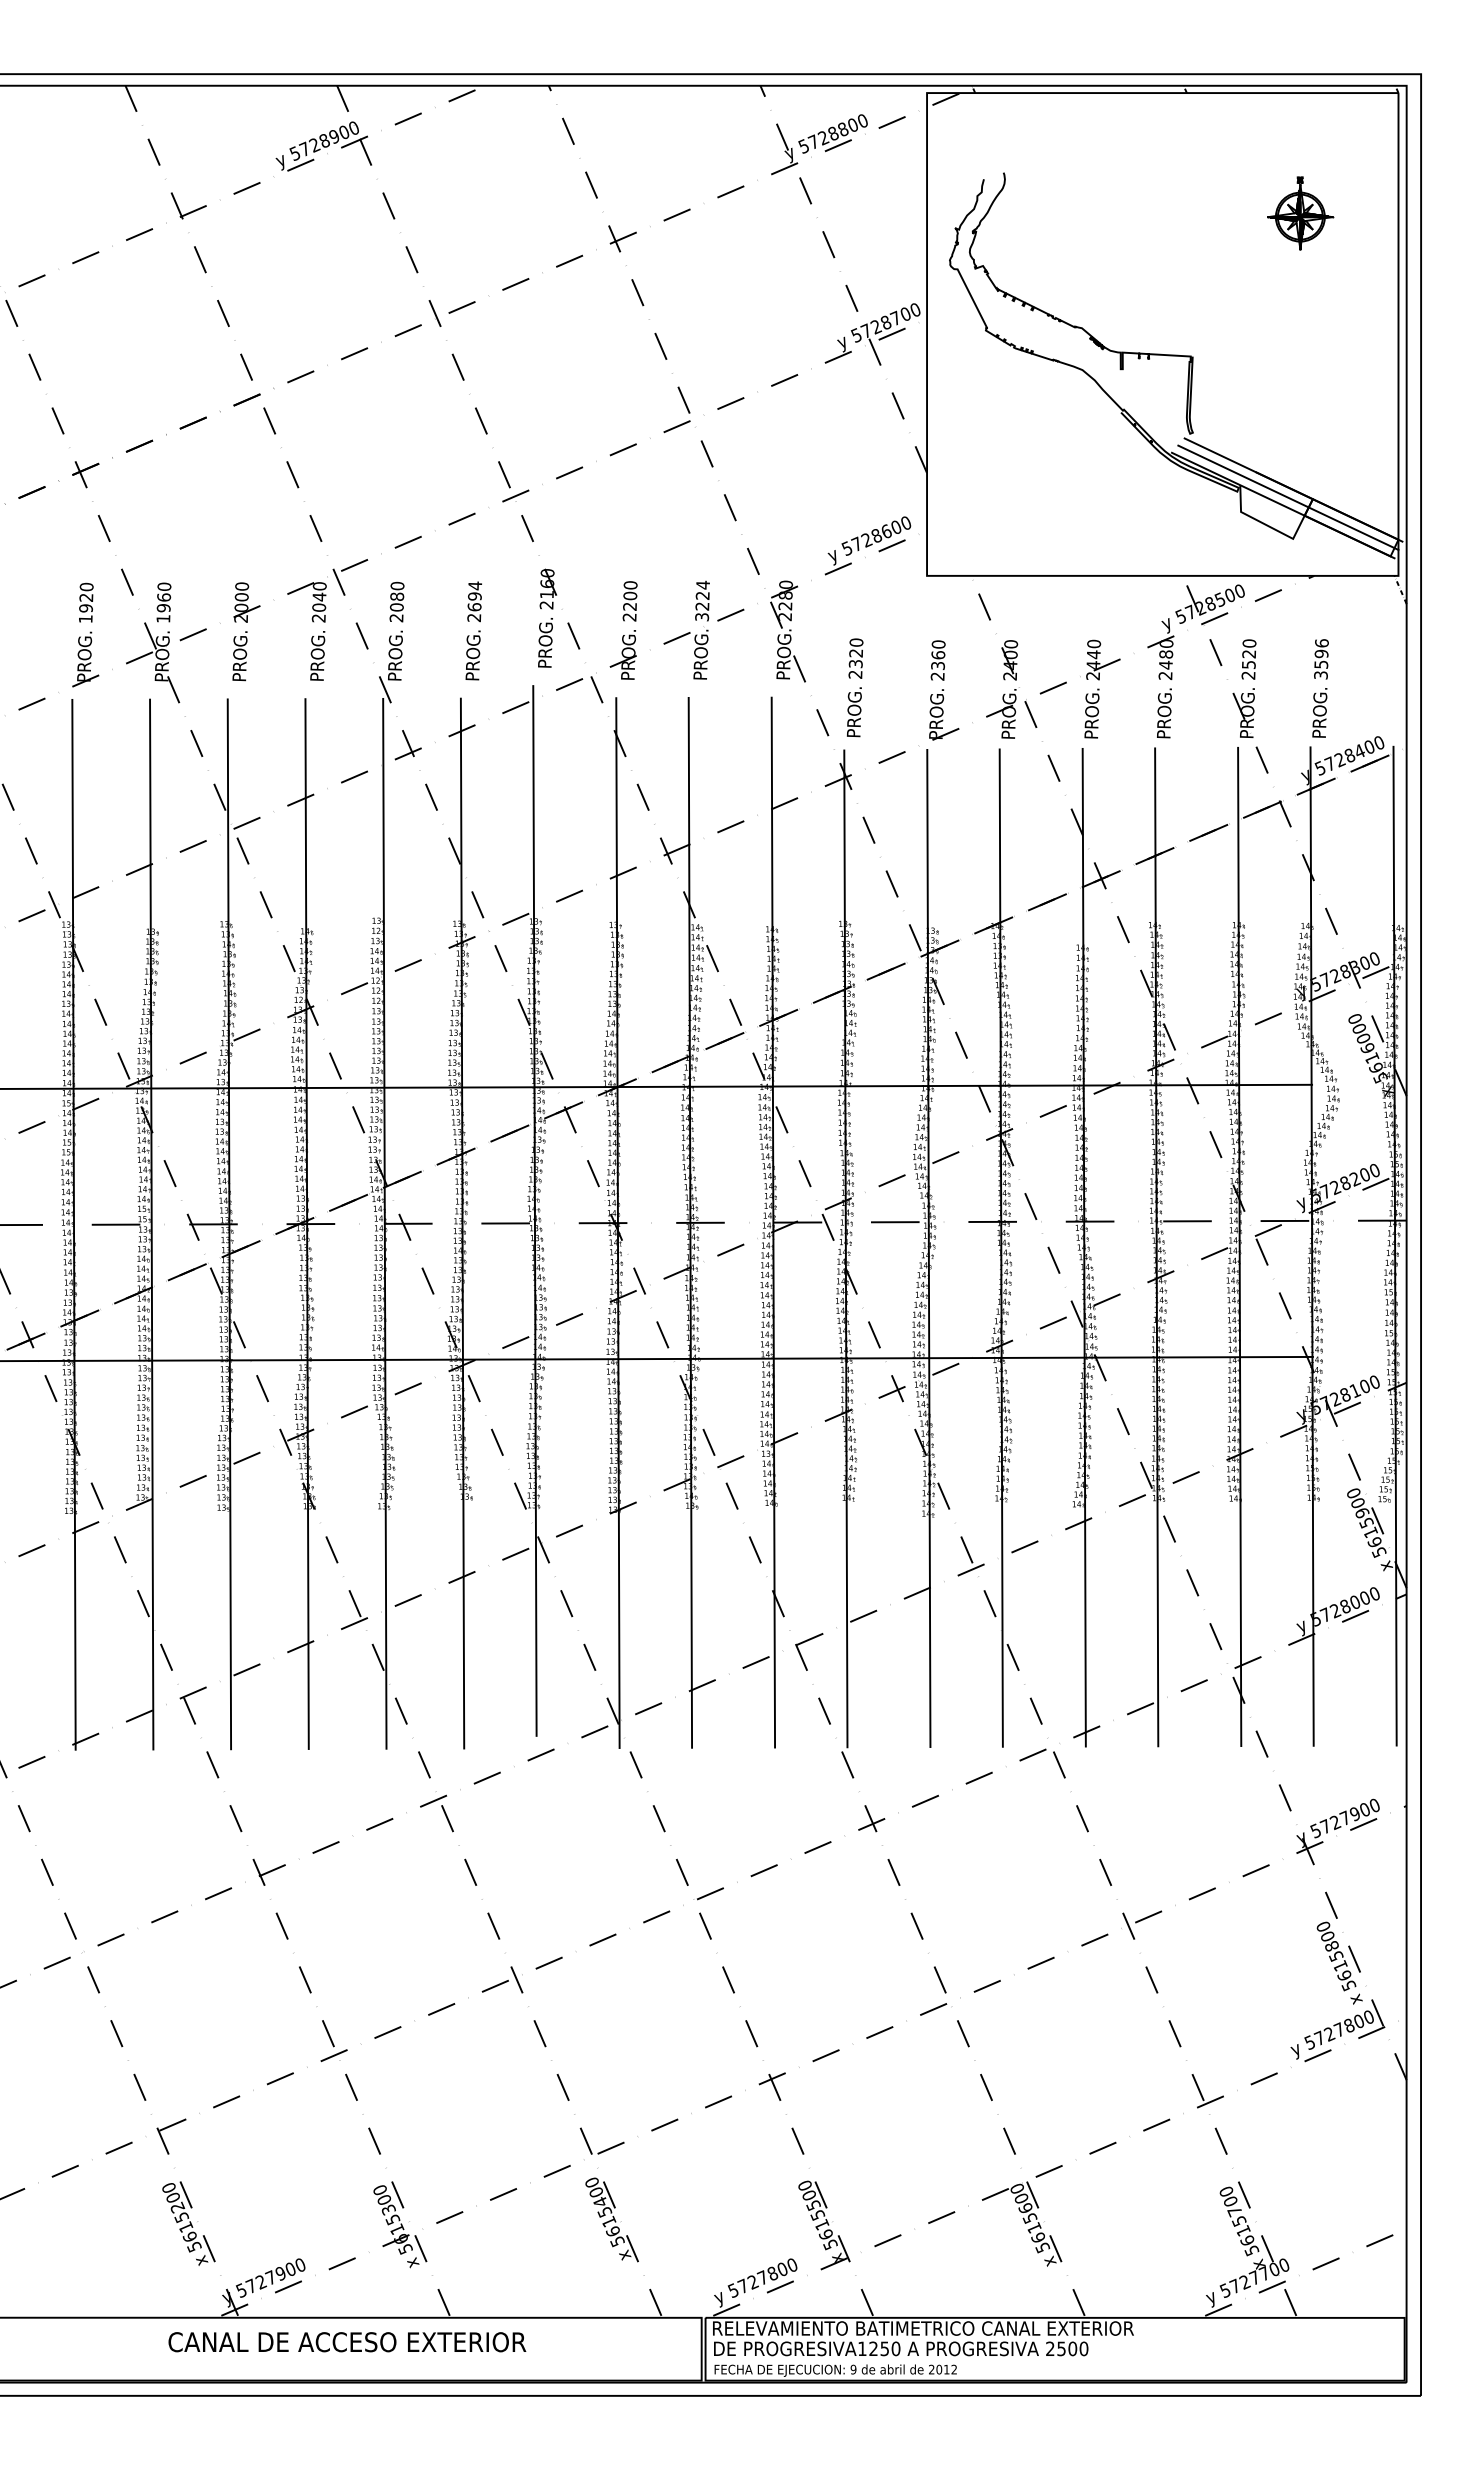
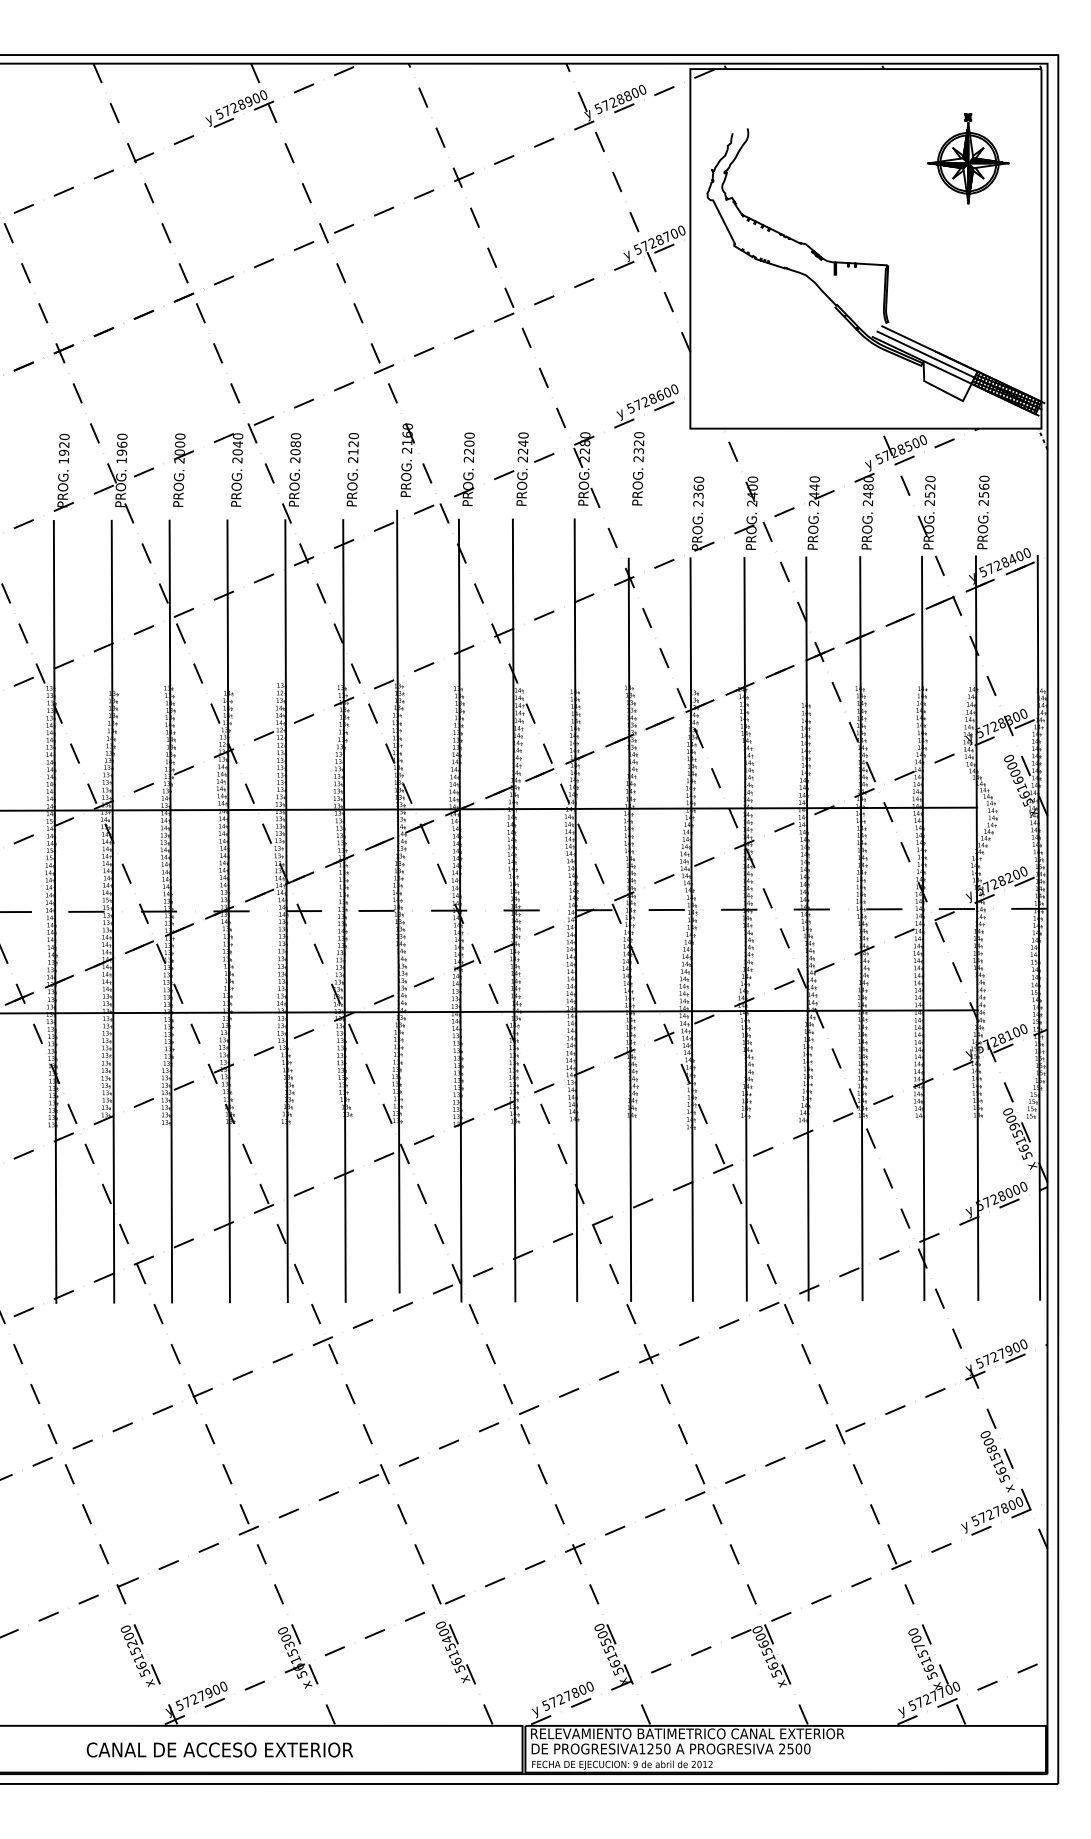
part: (1300, 213) -> (968, 158), size x1.67
hatch: (1351, 527) -> (1006, 392), added
text: (474, 596) -> (353, 444), 2694 -> 2120
text: (702, 600) -> (523, 446), 3224 -> 2240
text: (1321, 659) -> (984, 490), 3596 -> 2560
text: (855, 687) -> (638, 468), moved
text: (347, 2342) -> (220, 1750), moved

